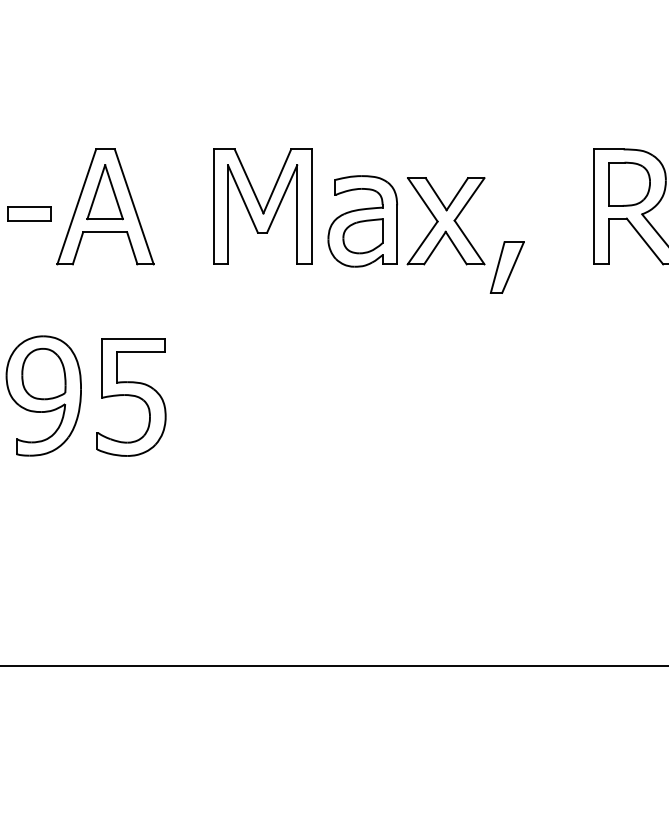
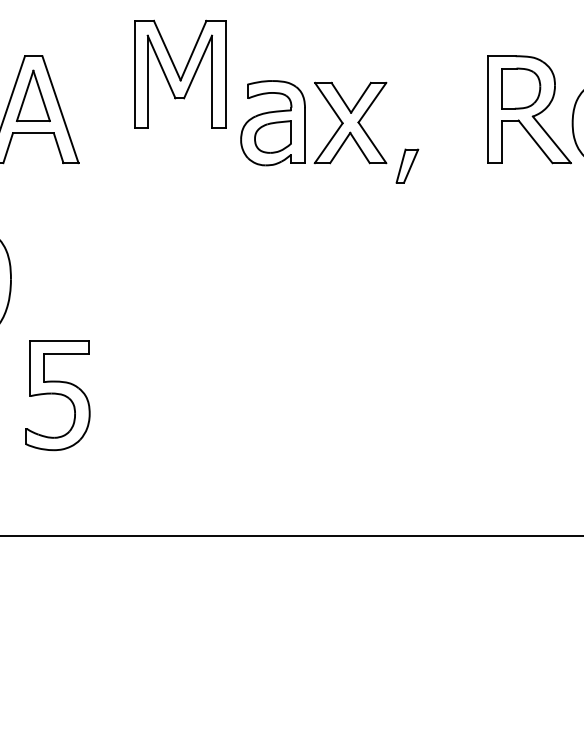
part: (262, 206) -> (179, 73), moved
part: (506, 267) -> (406, 166), size x0.7
part: (131, 397) -> (57, 395), moved

